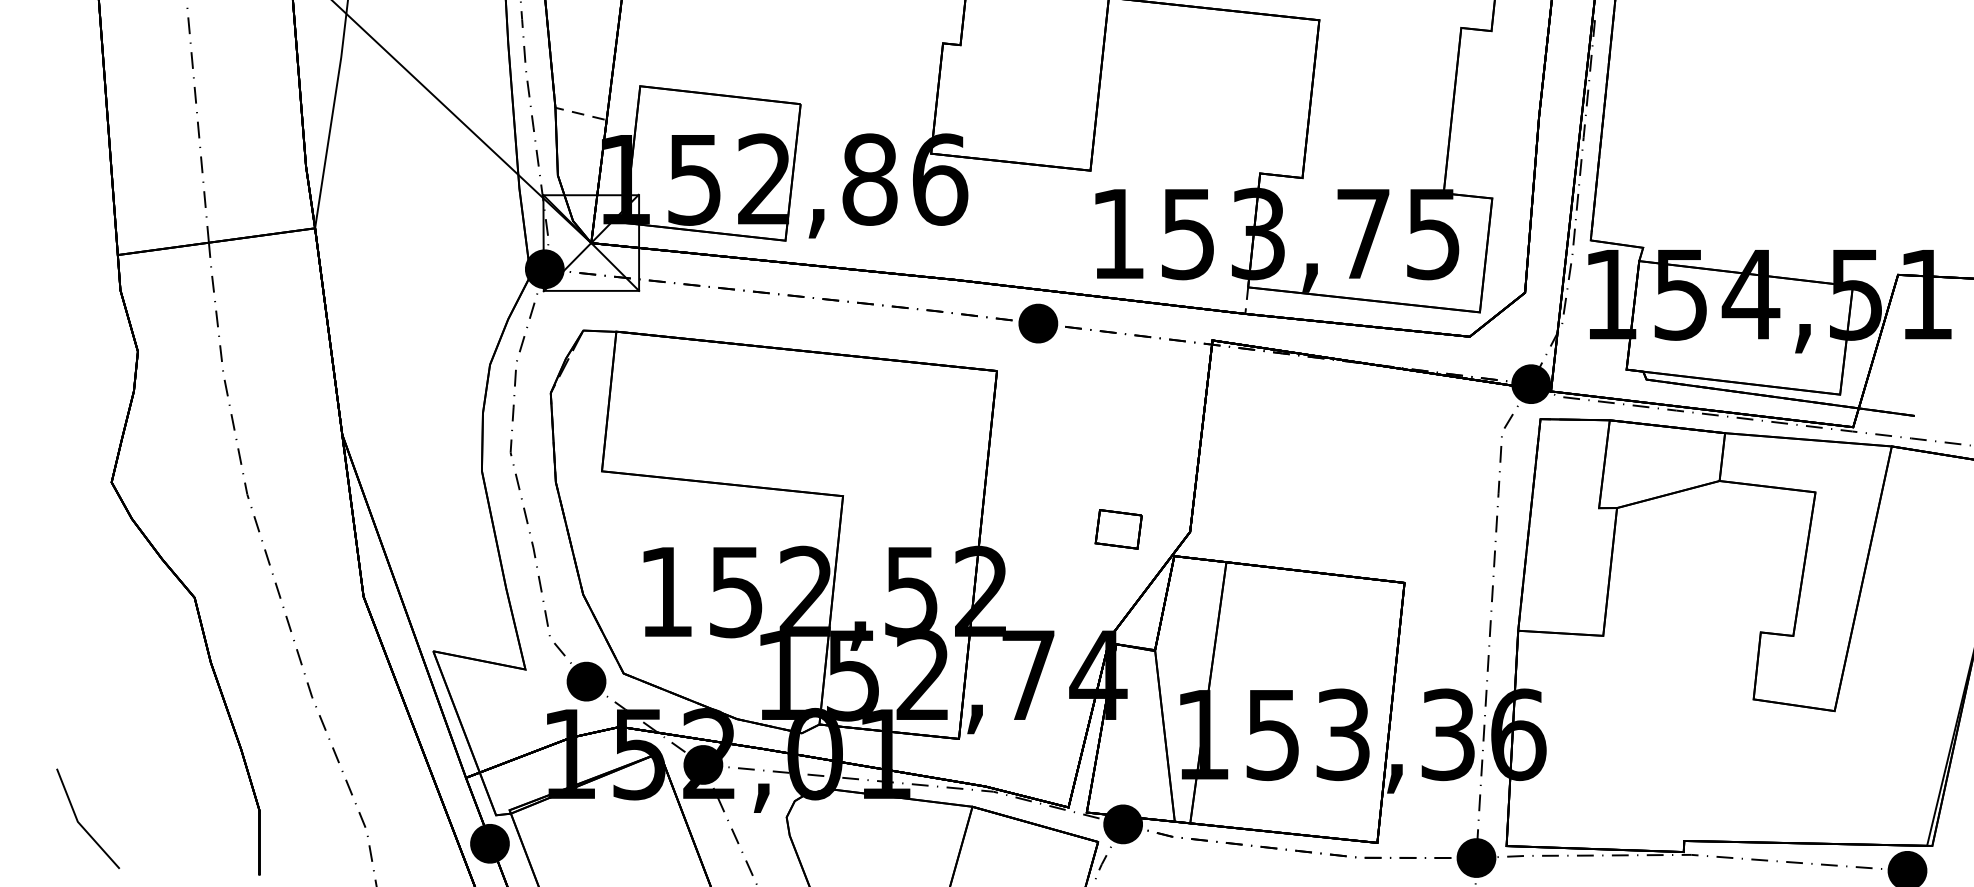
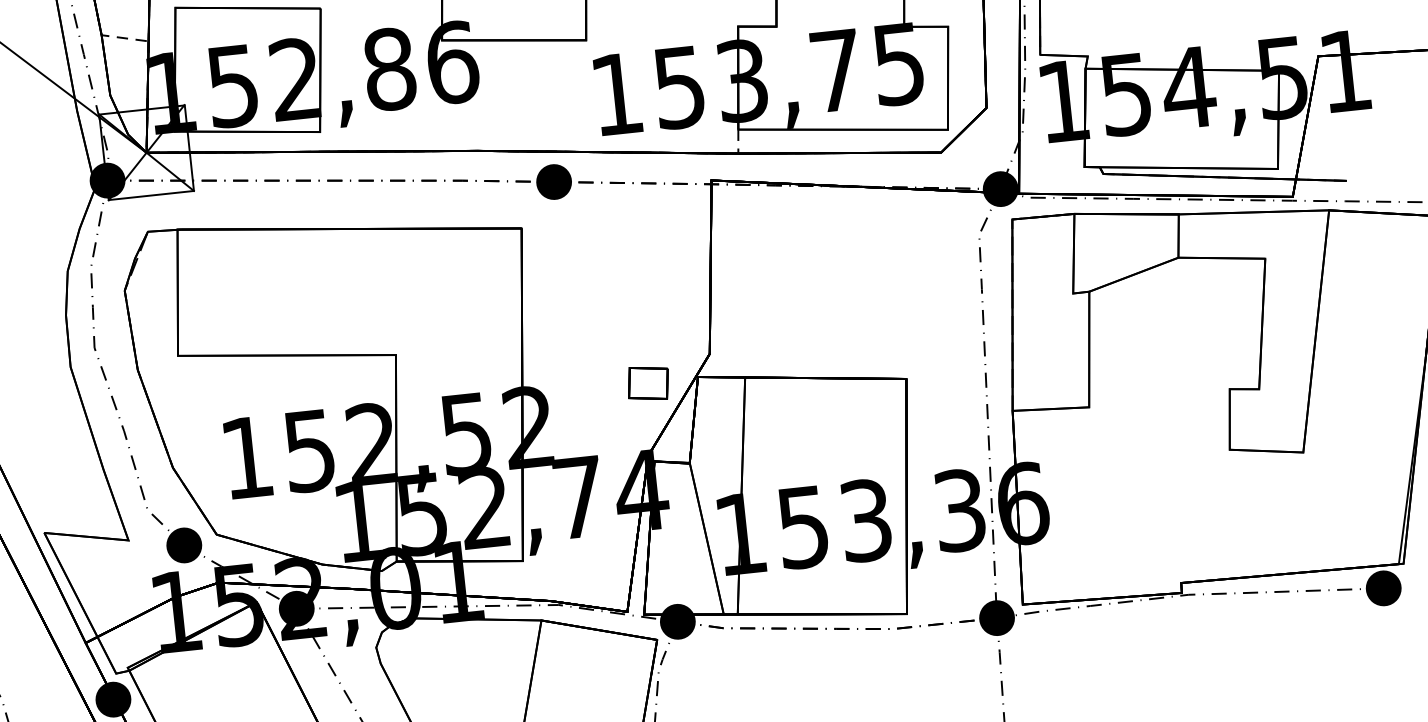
part: (1118, 529) -> (648, 383), moved

